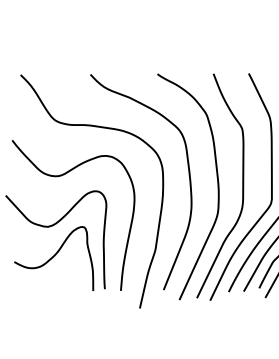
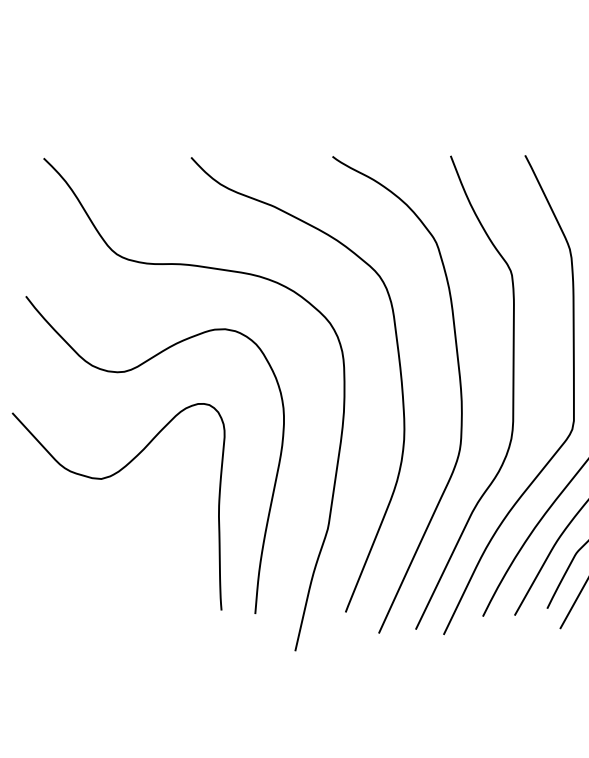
curve: (53, 257) -> (112, 543), removed

